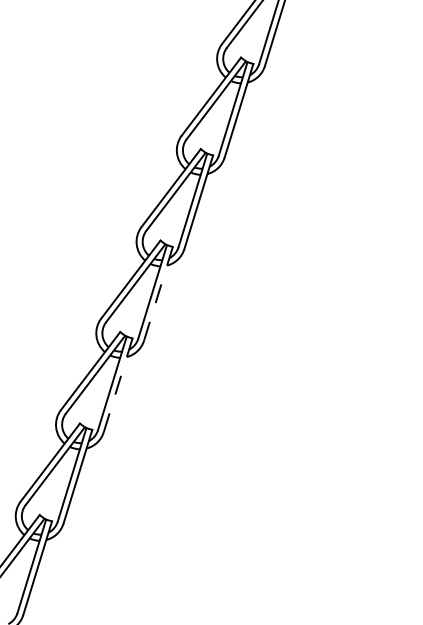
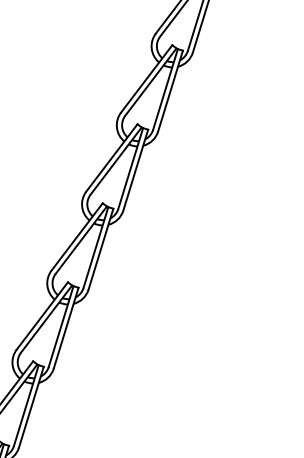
line: (158, 293) -> (100, 248), dashed -> solid
line: (118, 385) -> (66, 328), dashed -> solid

